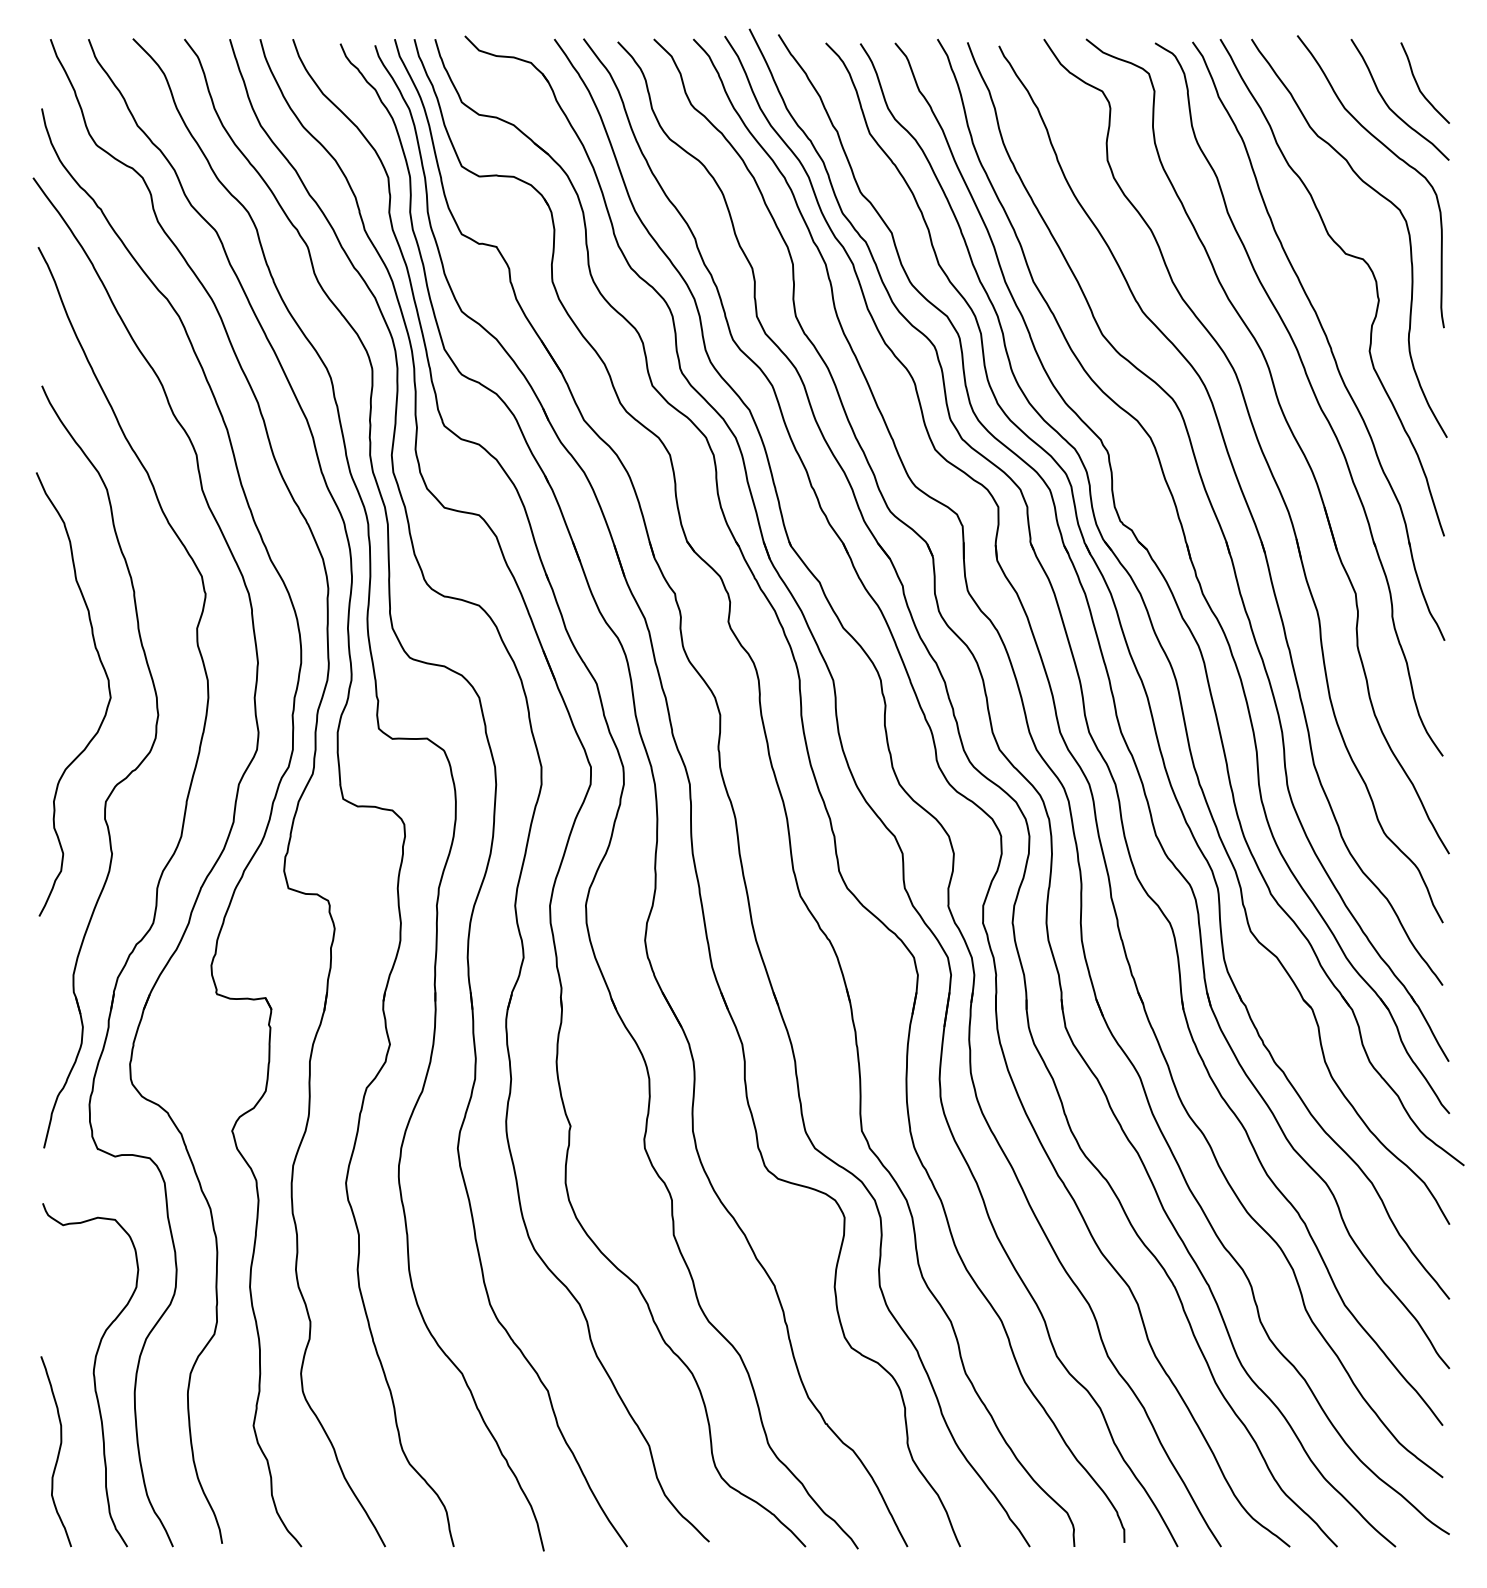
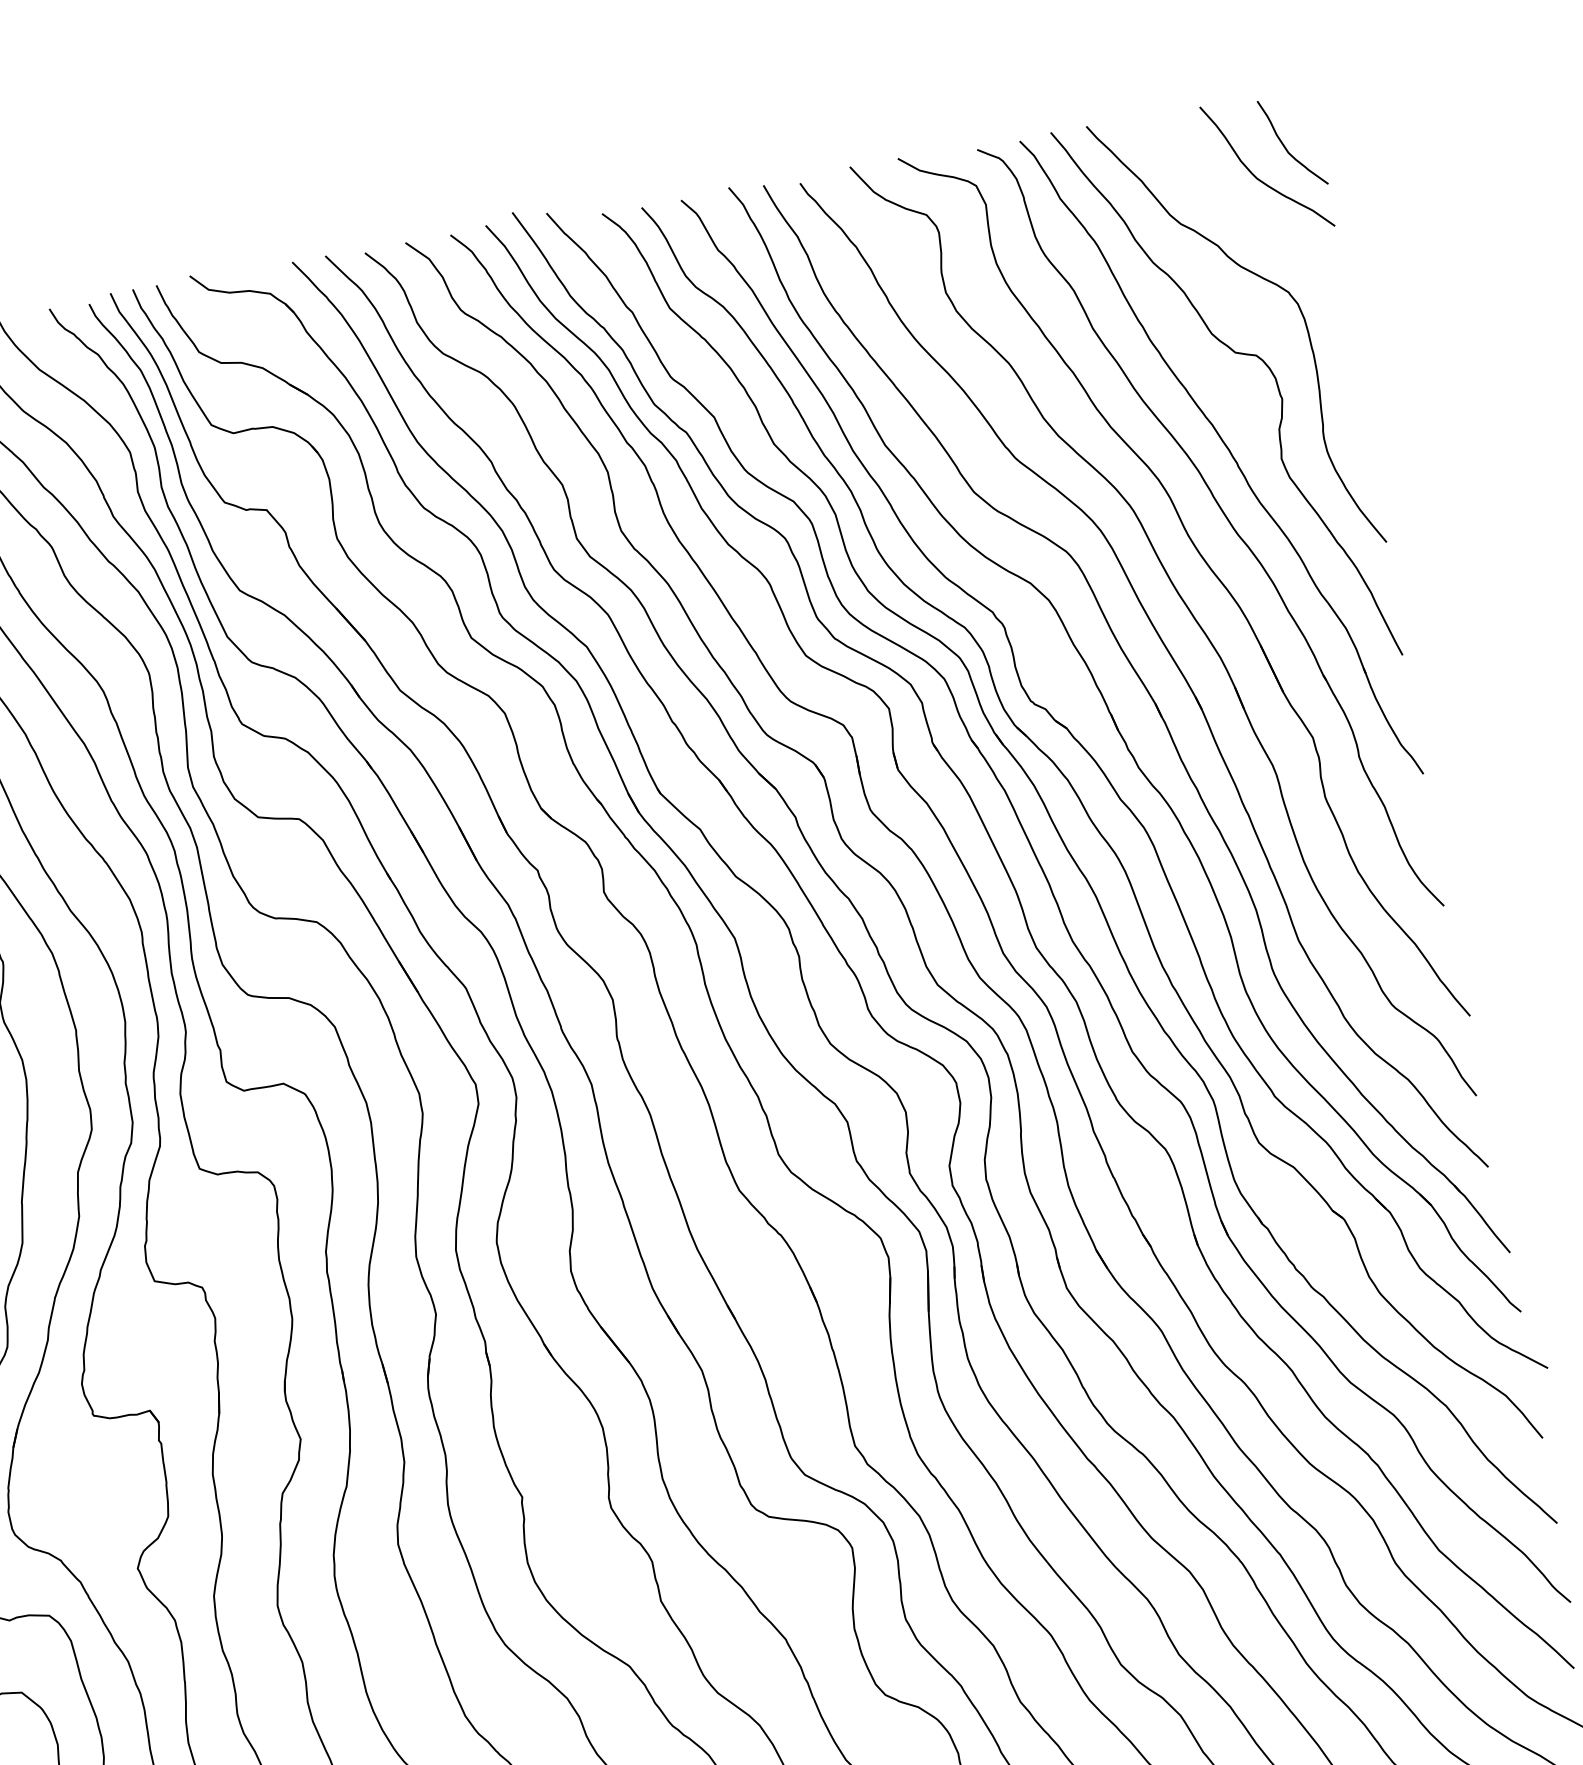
curve: (1395, 156) -> (1273, 232), removed

